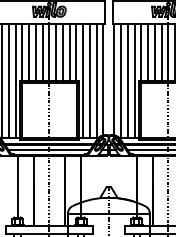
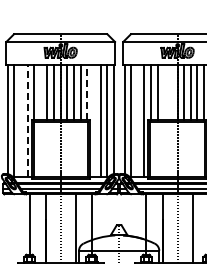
line: (28, 52) -> (40, 92), removed
line: (76, 52) -> (87, 92), solid -> dashed
line: (155, 52) -> (164, 92), removed
line: (161, 52) -> (170, 92), removed
line: (8, 80) -> (20, 120), removed
line: (15, 80) -> (27, 120), solid -> dashed
line: (82, 80) -> (93, 120), removed
line: (127, 80) -> (137, 120), removed

